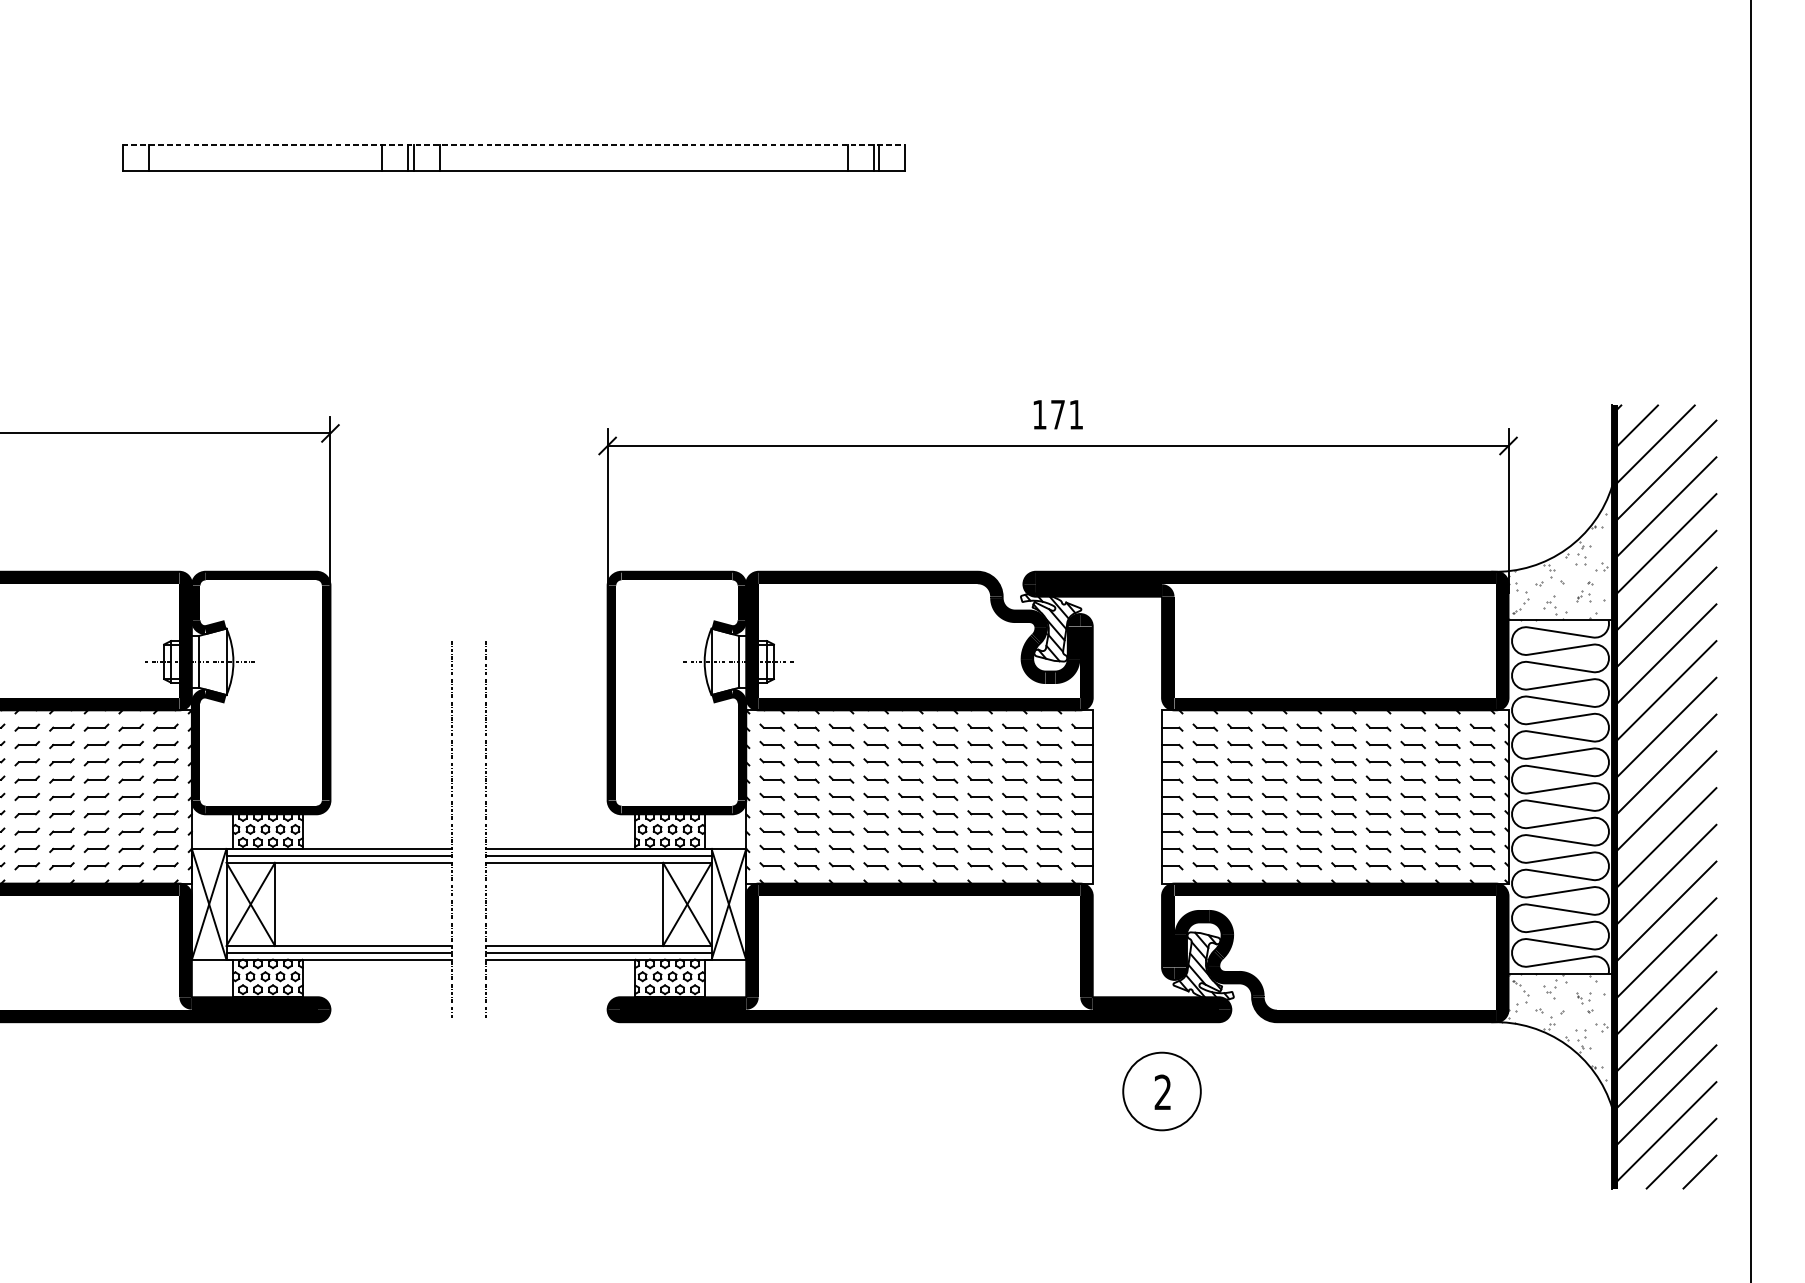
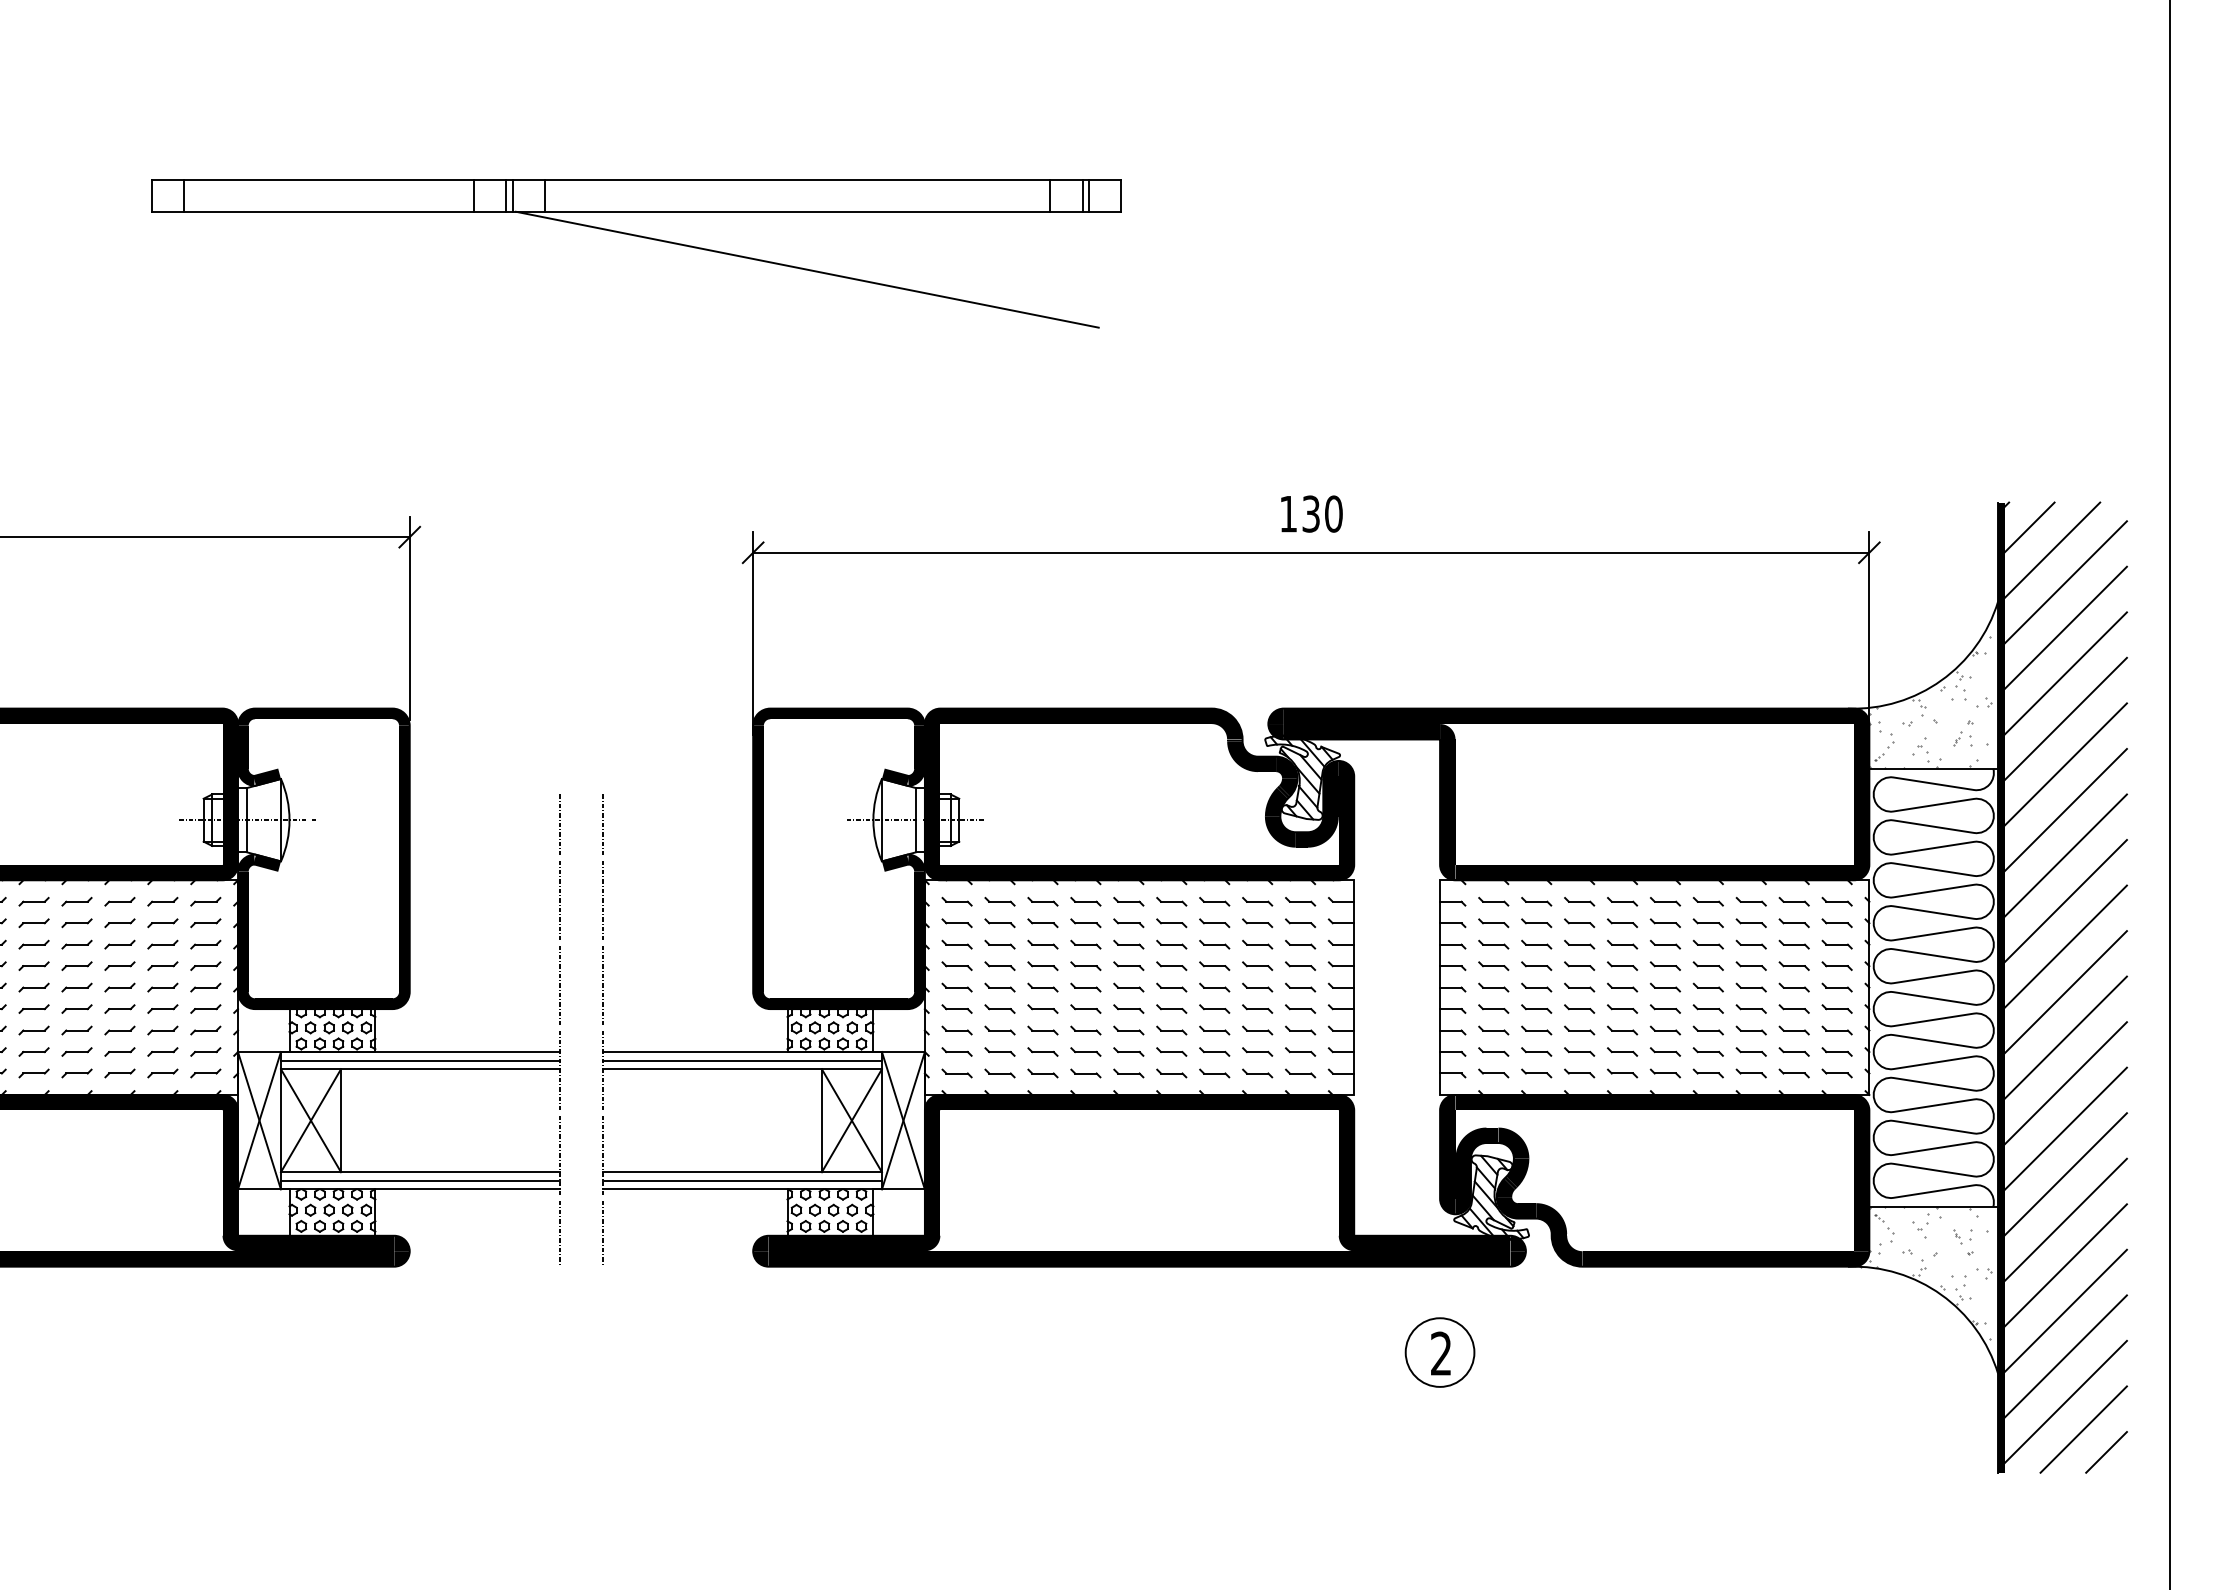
line: (513, 144) -> (636, 179), dashed -> solid
line: (650, 217) -> (806, 269), added
text: (1067, 414) -> (1322, 513), 171 -> 130
circle: (1161, 1091) -> (1439, 1352), size x0.71

